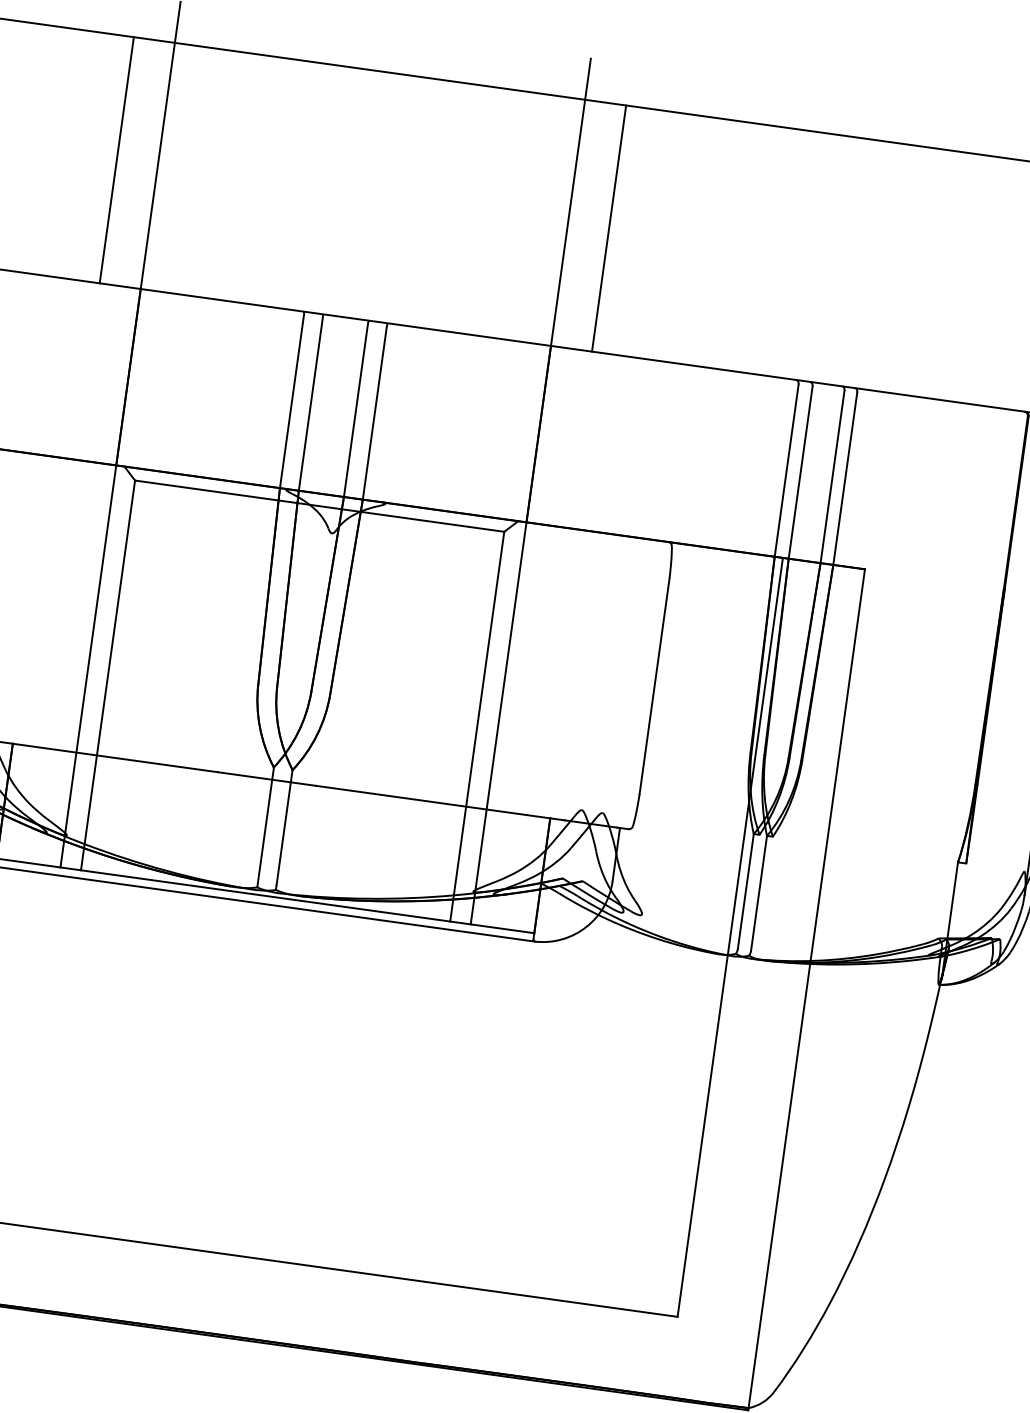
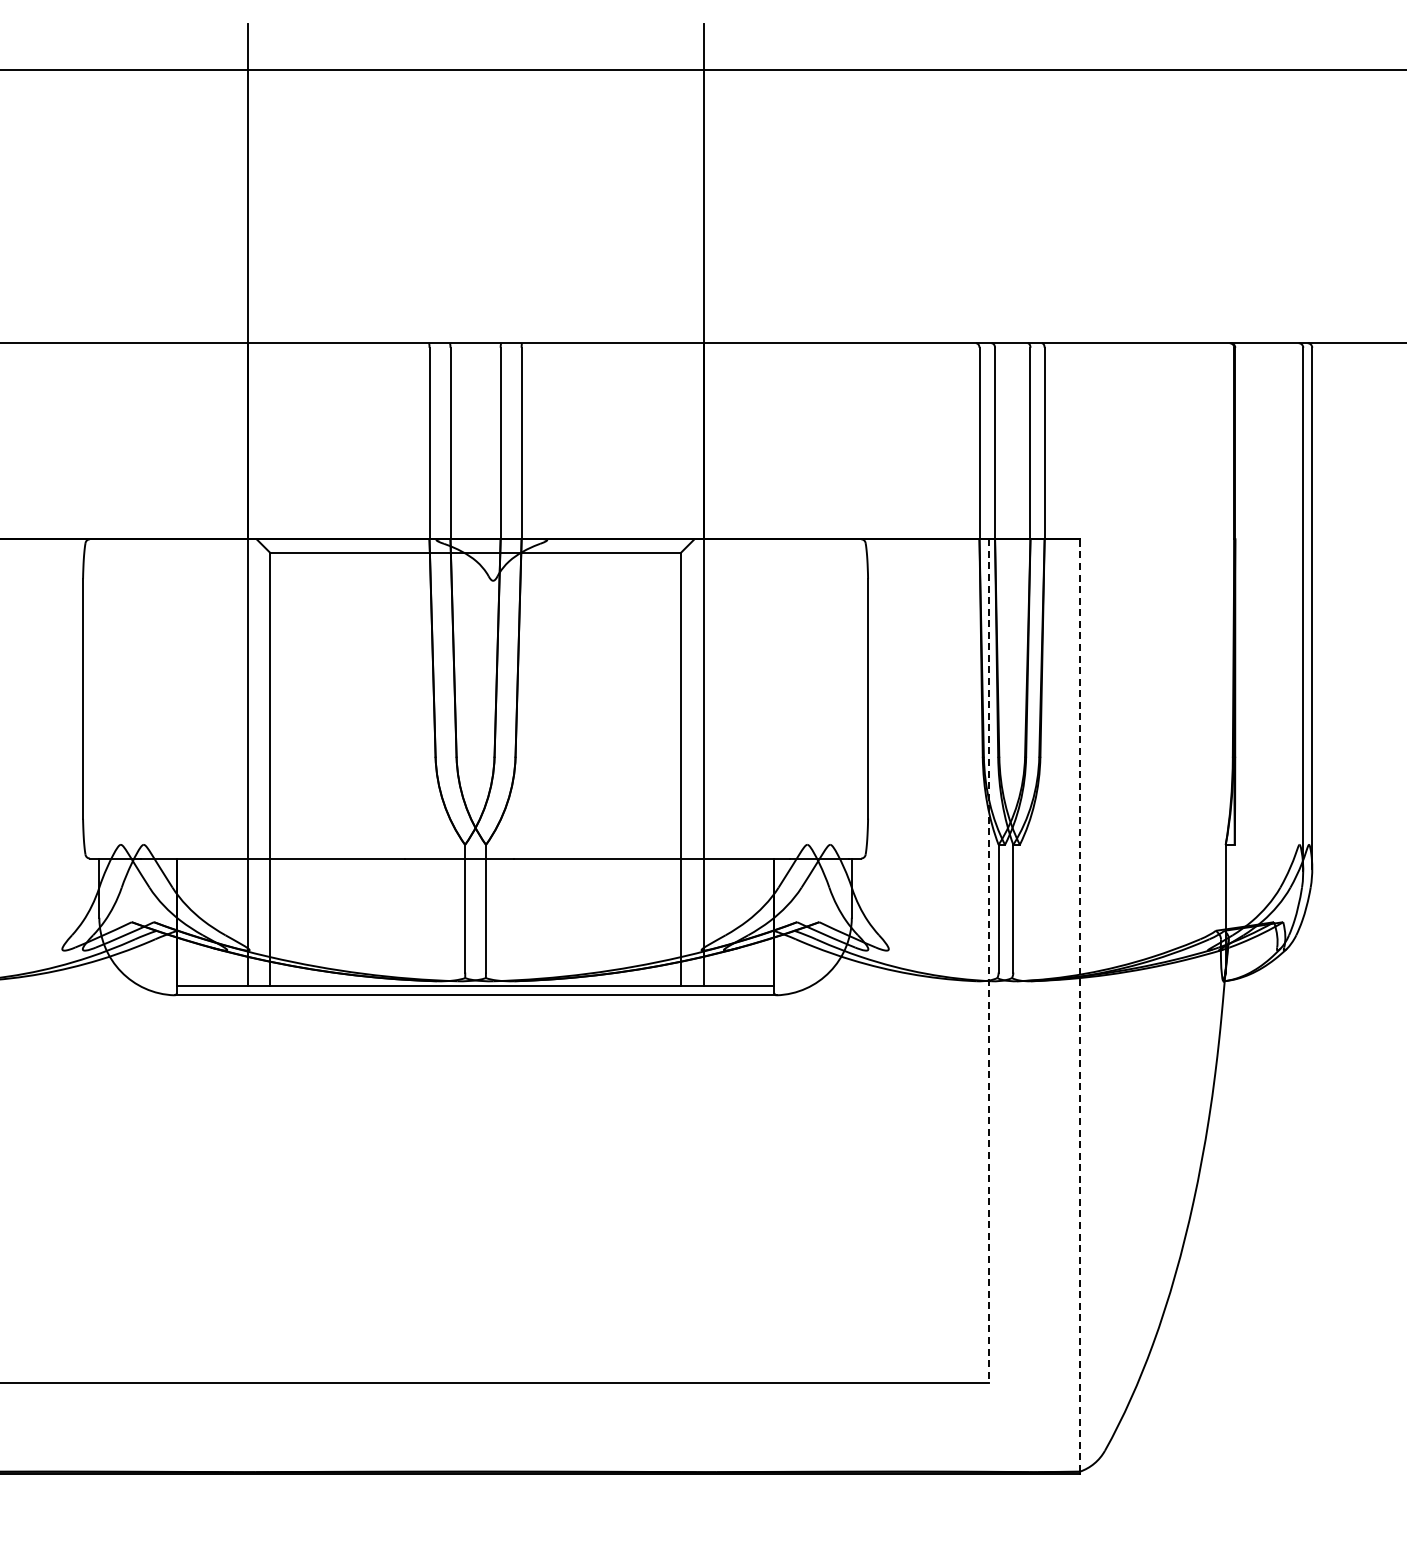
line: (116, 160) -> (201, 206), removed
line: (609, 228) -> (749, 206), removed
line: (730, 937) -> (988, 961), solid -> dashed
line: (806, 988) -> (1079, 1005), solid -> dashed

